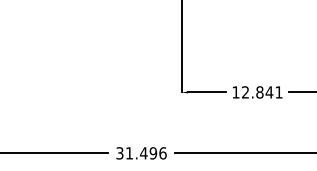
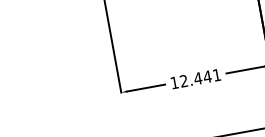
text: (259, 92) -> (197, 78), 12.841 -> 12.441

